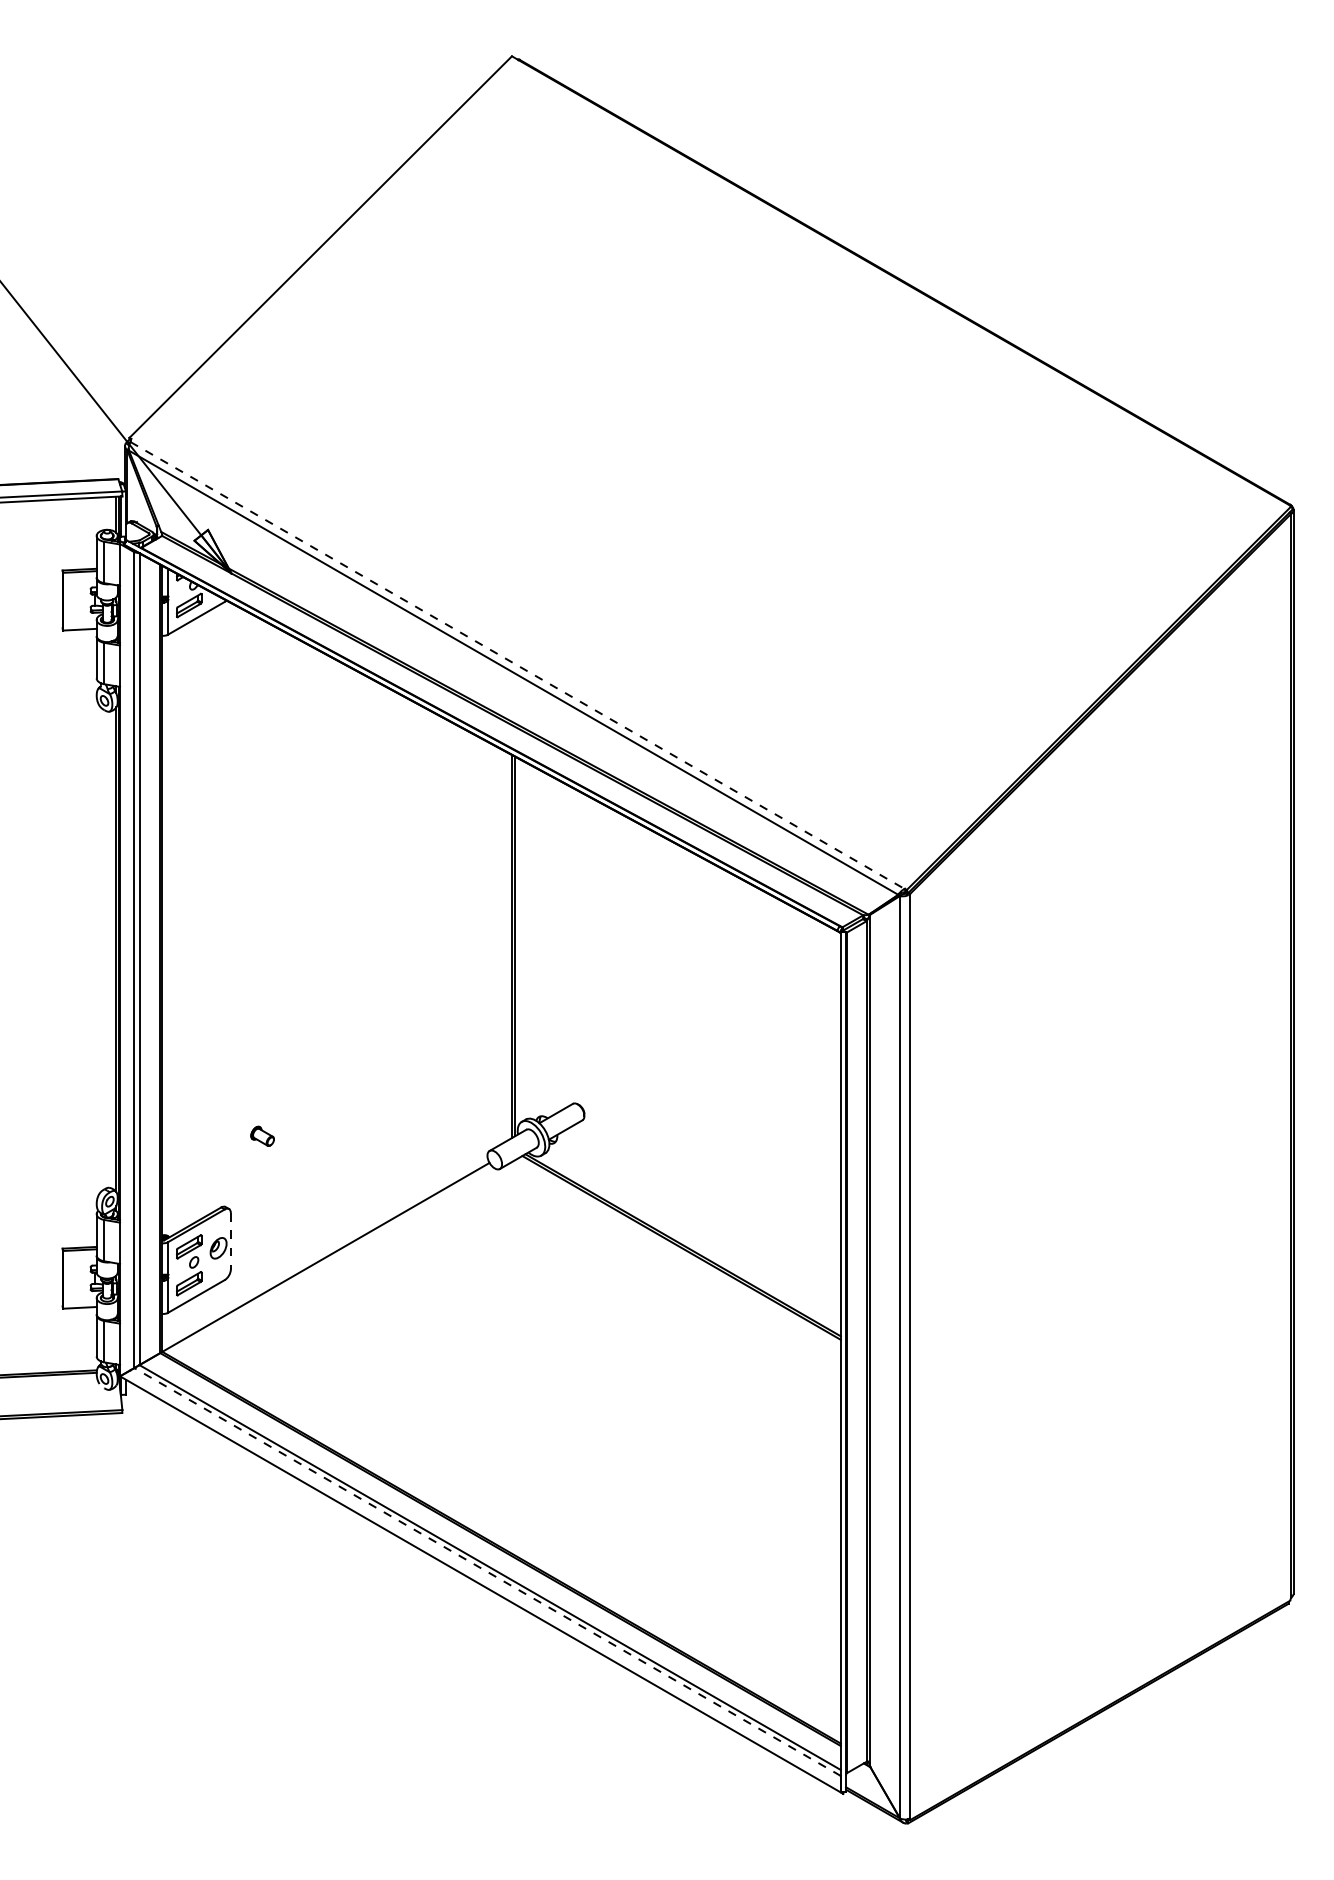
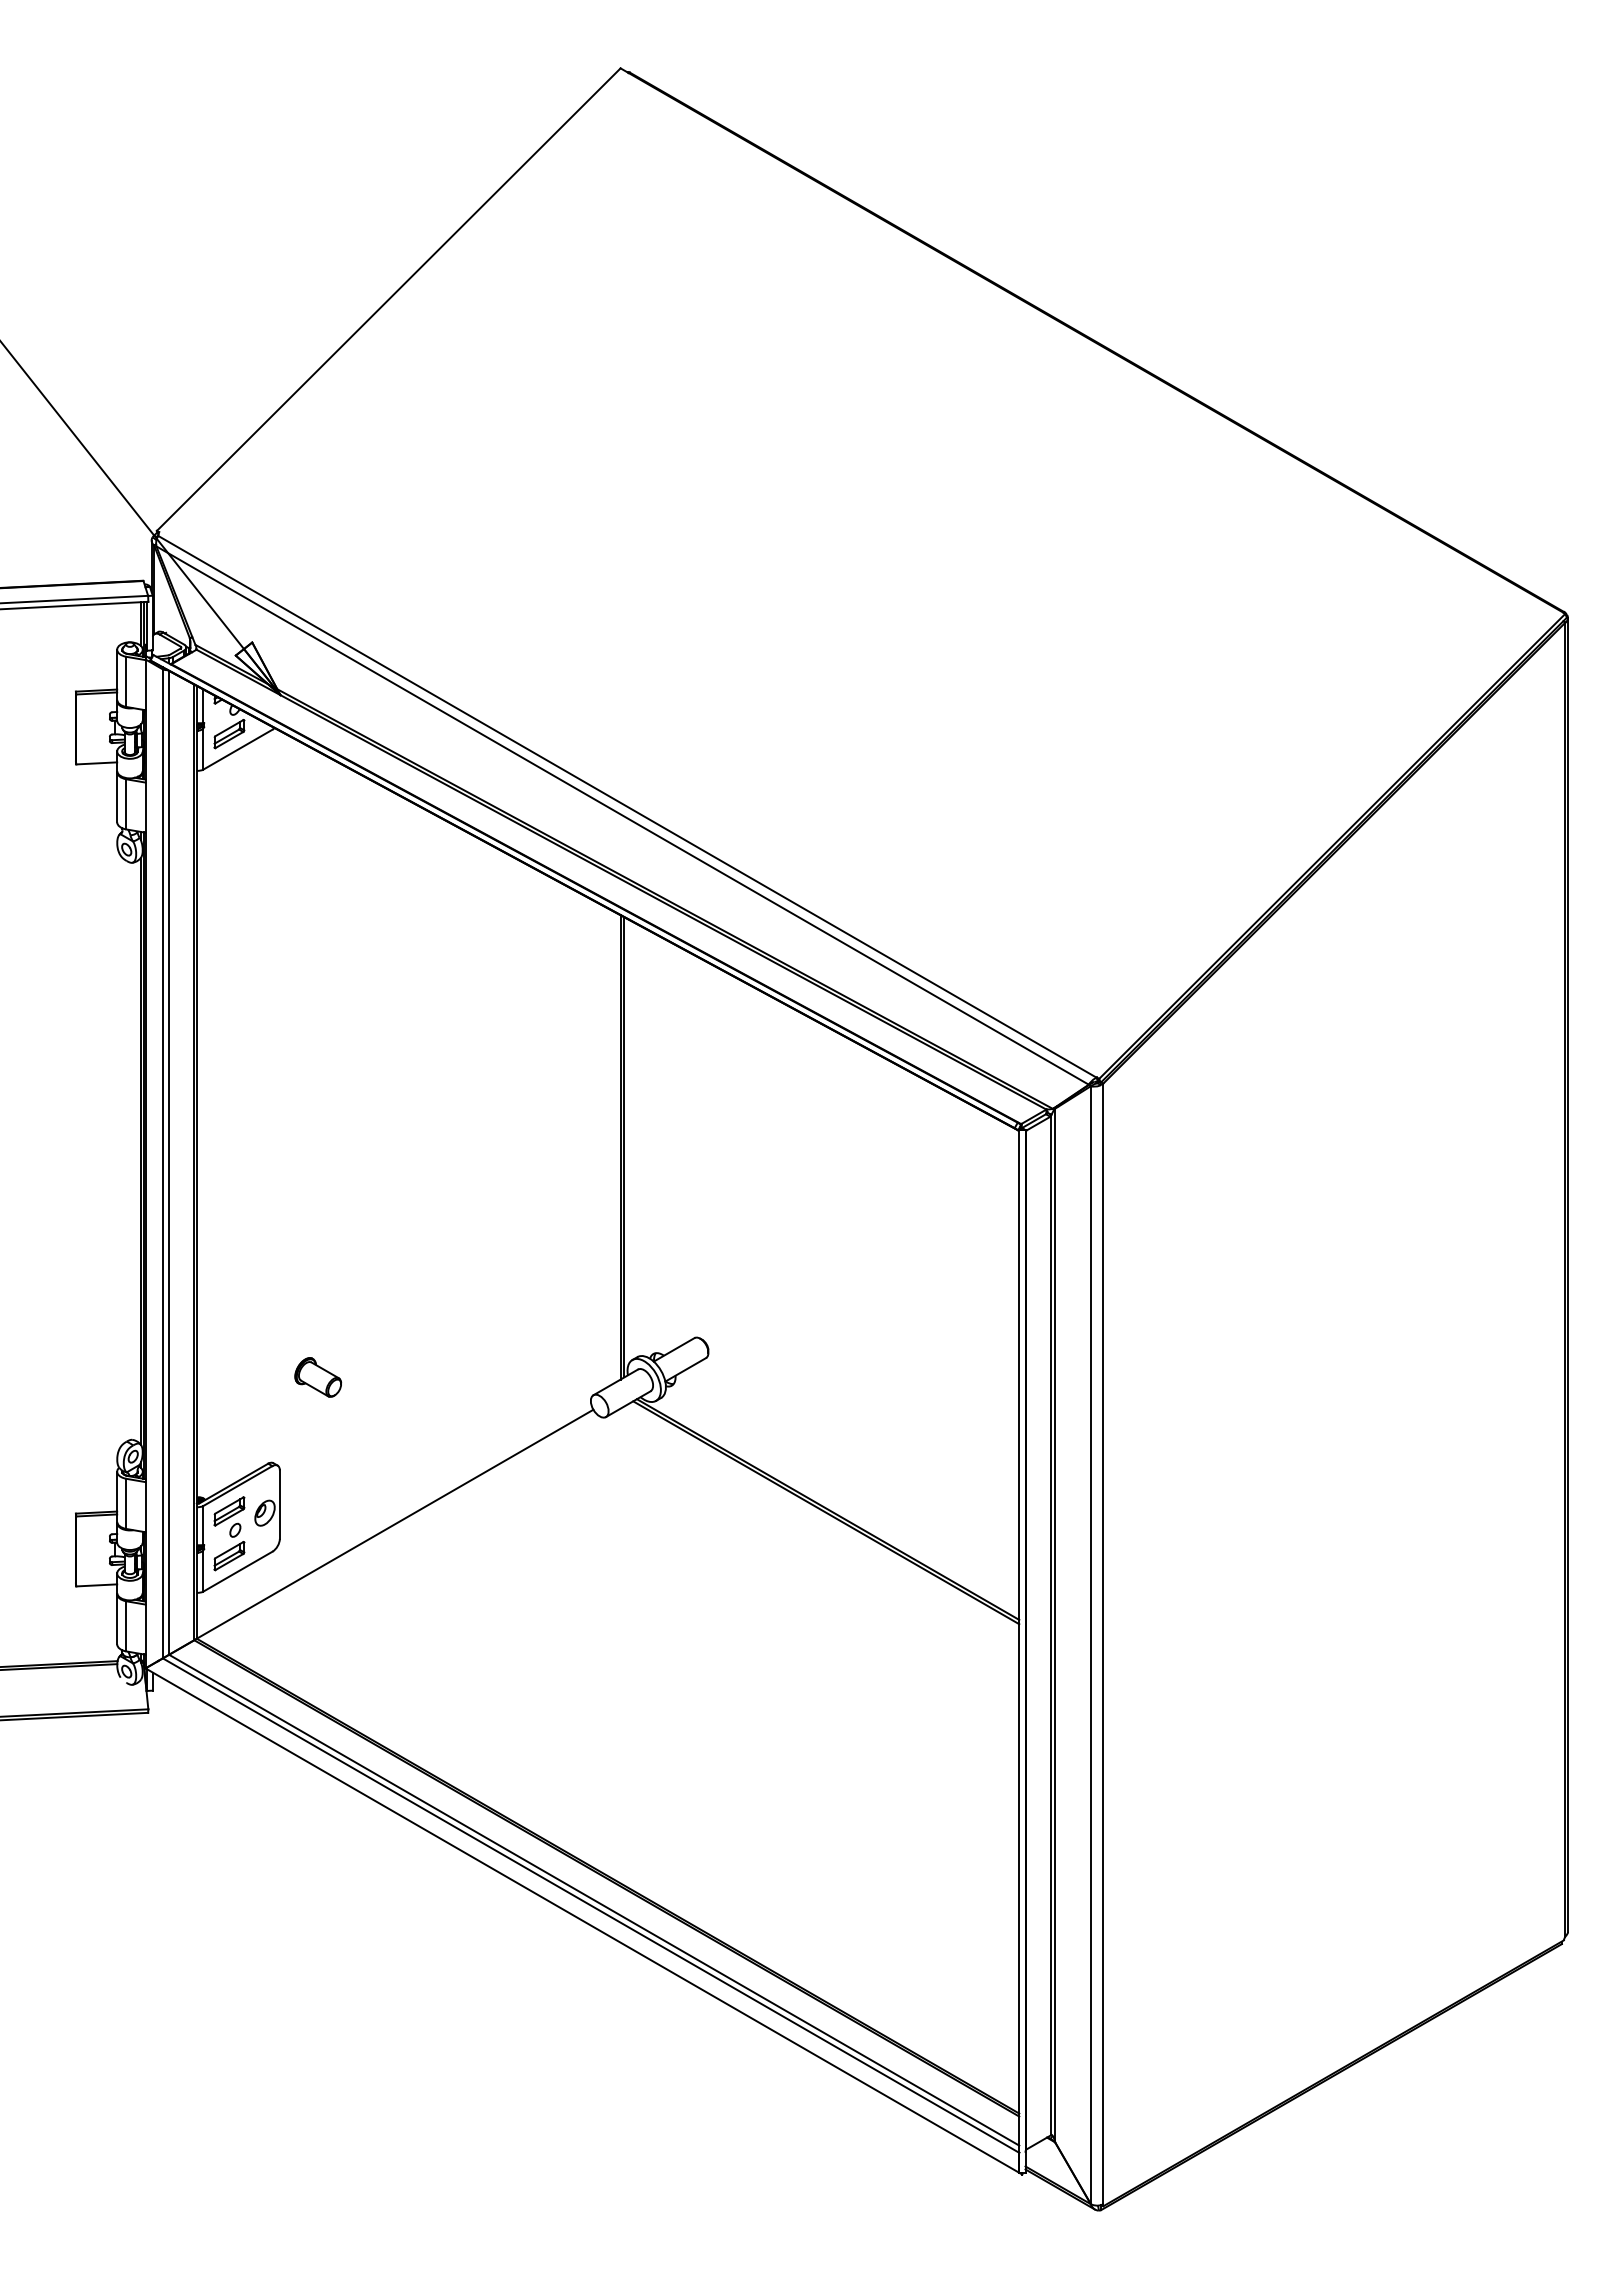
line: (517, 665) -> (627, 806), dashed -> solid
part: (262, 1136) -> (318, 1377), size x1.67
line: (230, 1241) -> (279, 1505), dashed -> solid
line: (487, 1571) -> (590, 1905), dashed -> solid

